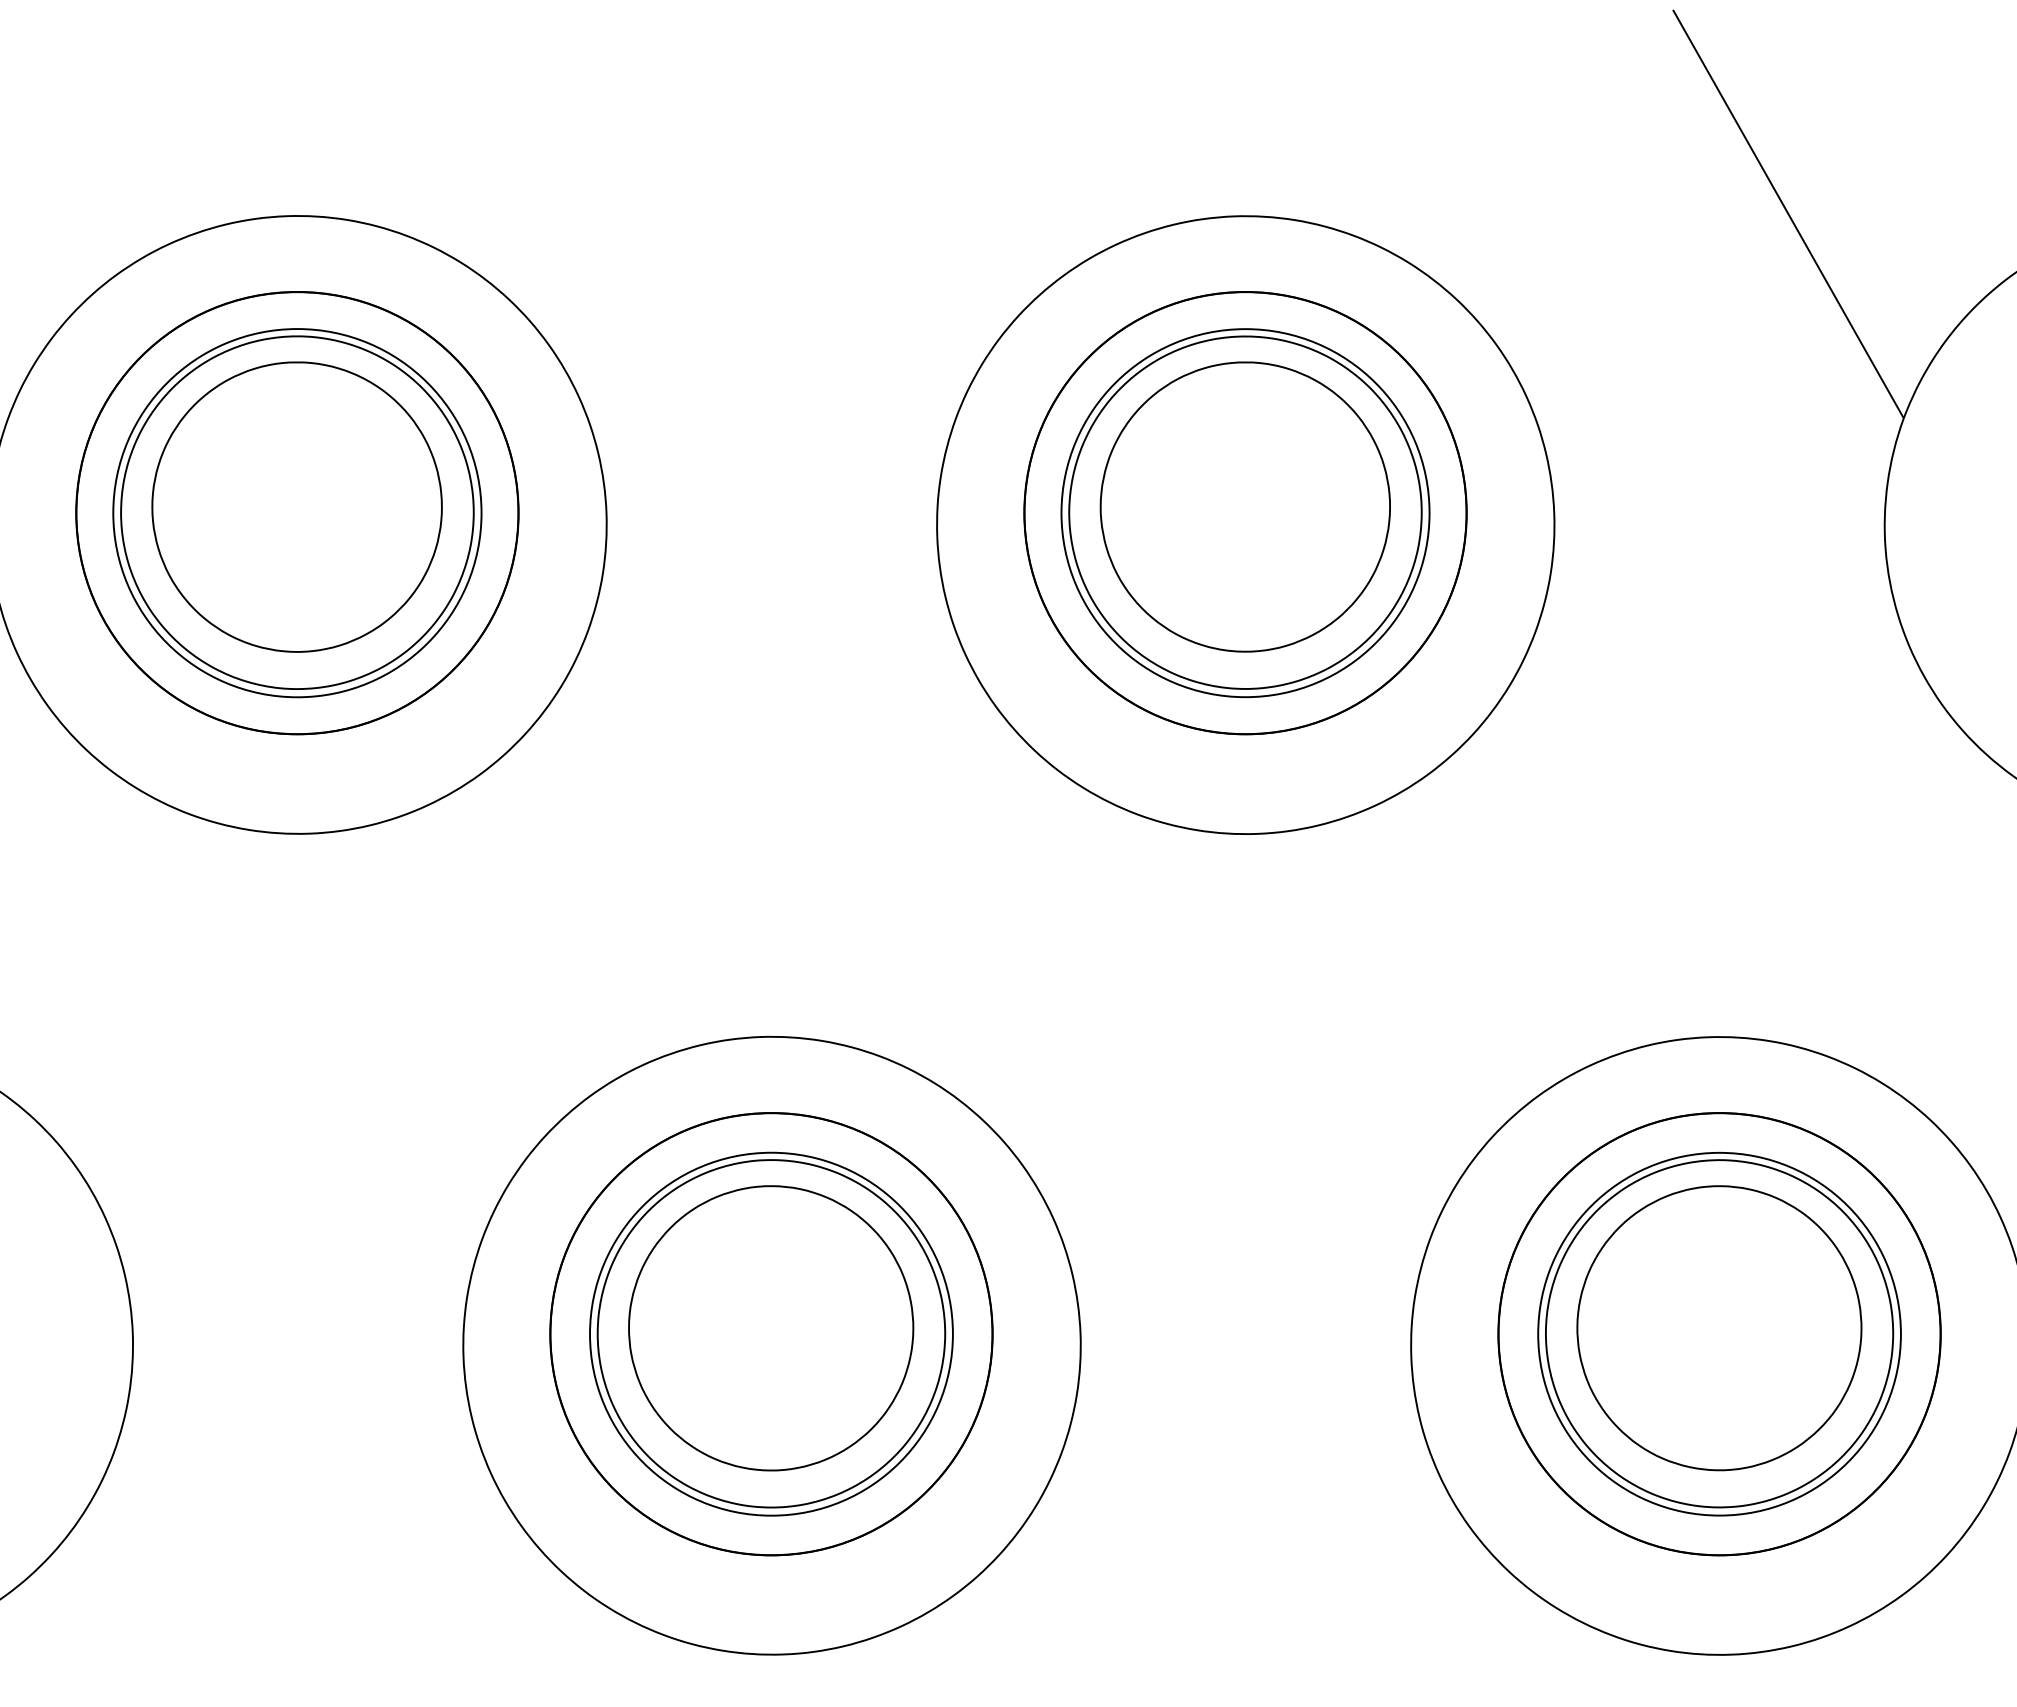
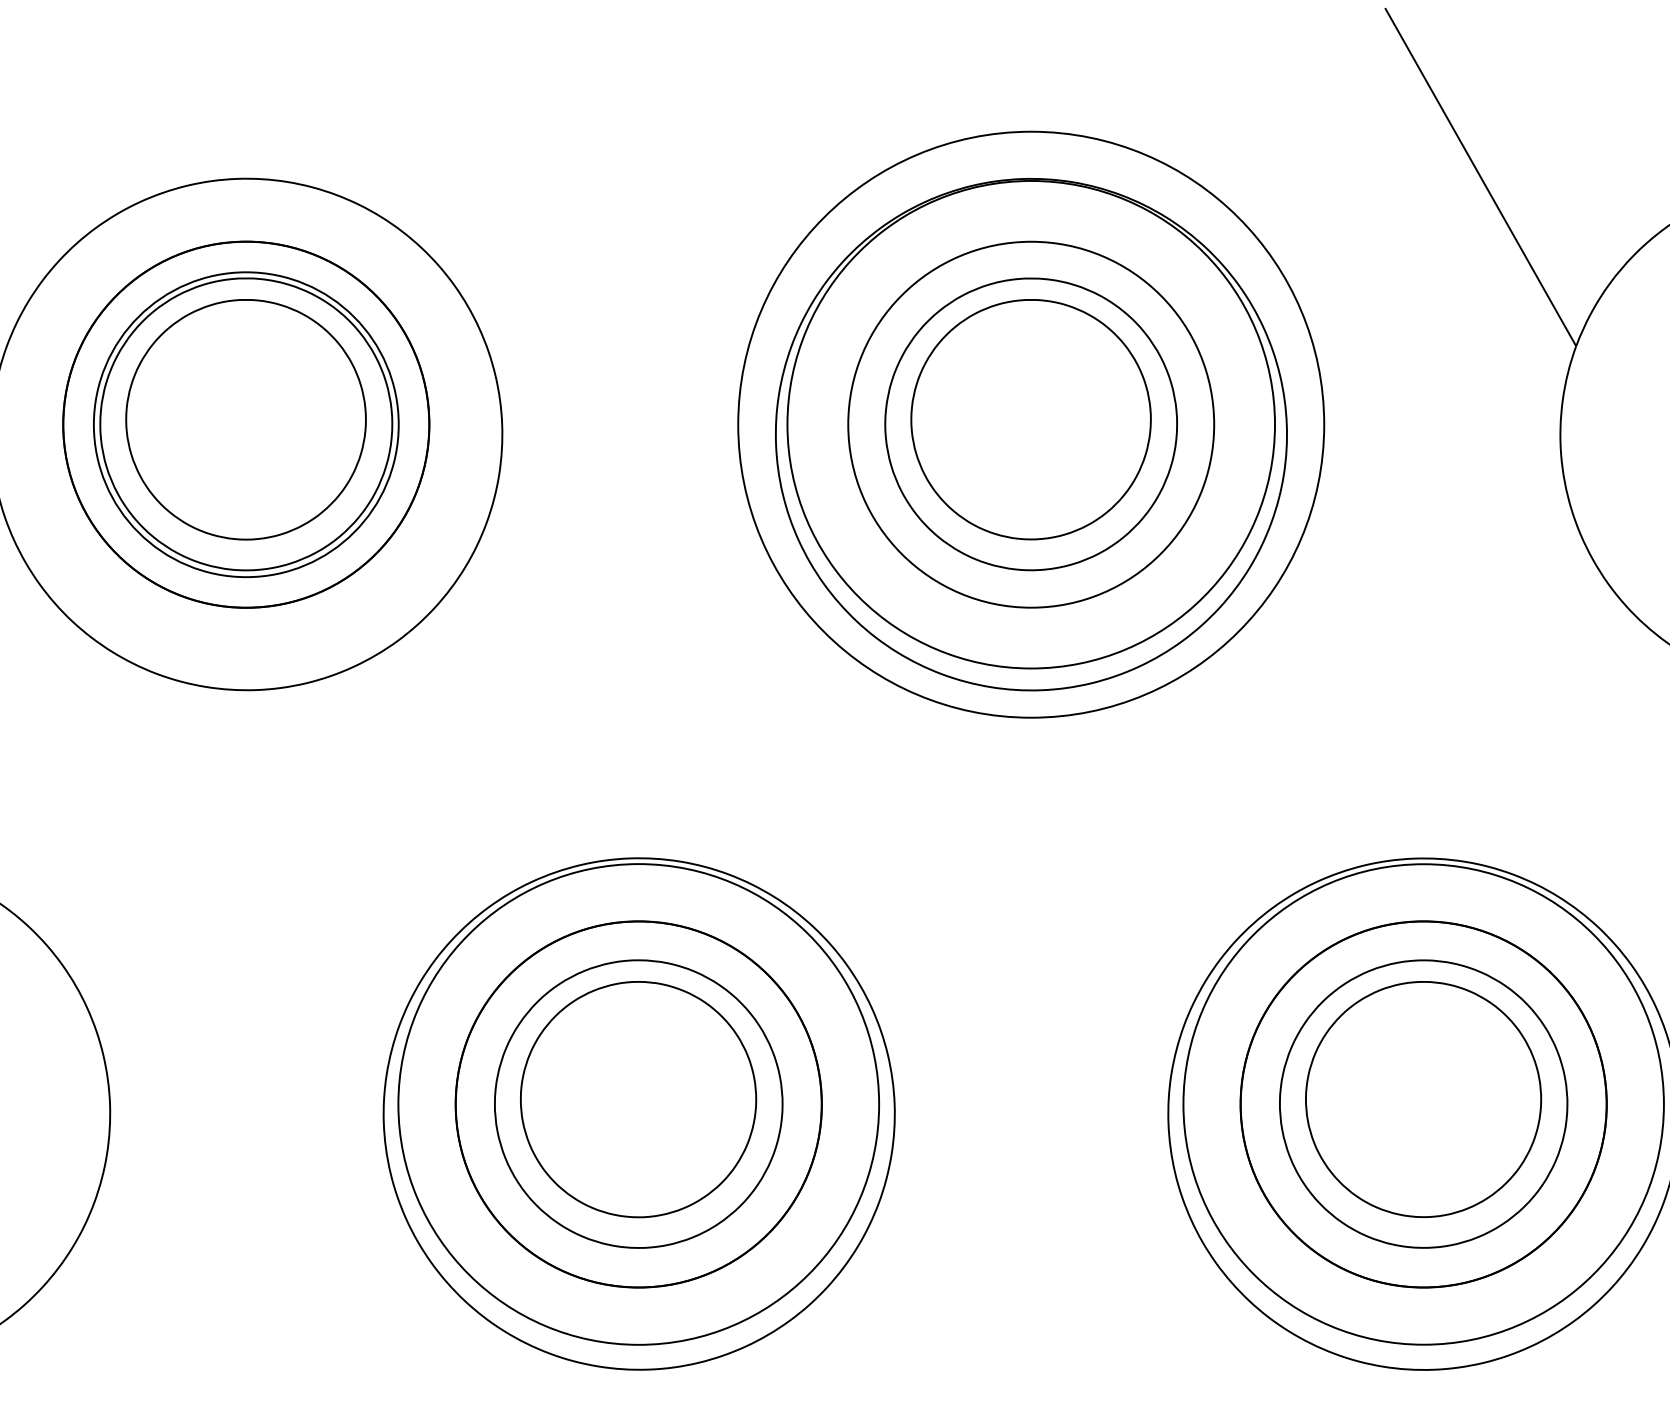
circle: (1244, 512) -> (1030, 424), size x1.6
circle: (1245, 512) -> (1031, 424), size x1.6
circle: (771, 1334) -> (638, 1104), size x1.6
circle: (1719, 1334) -> (1423, 1104), size x1.6

